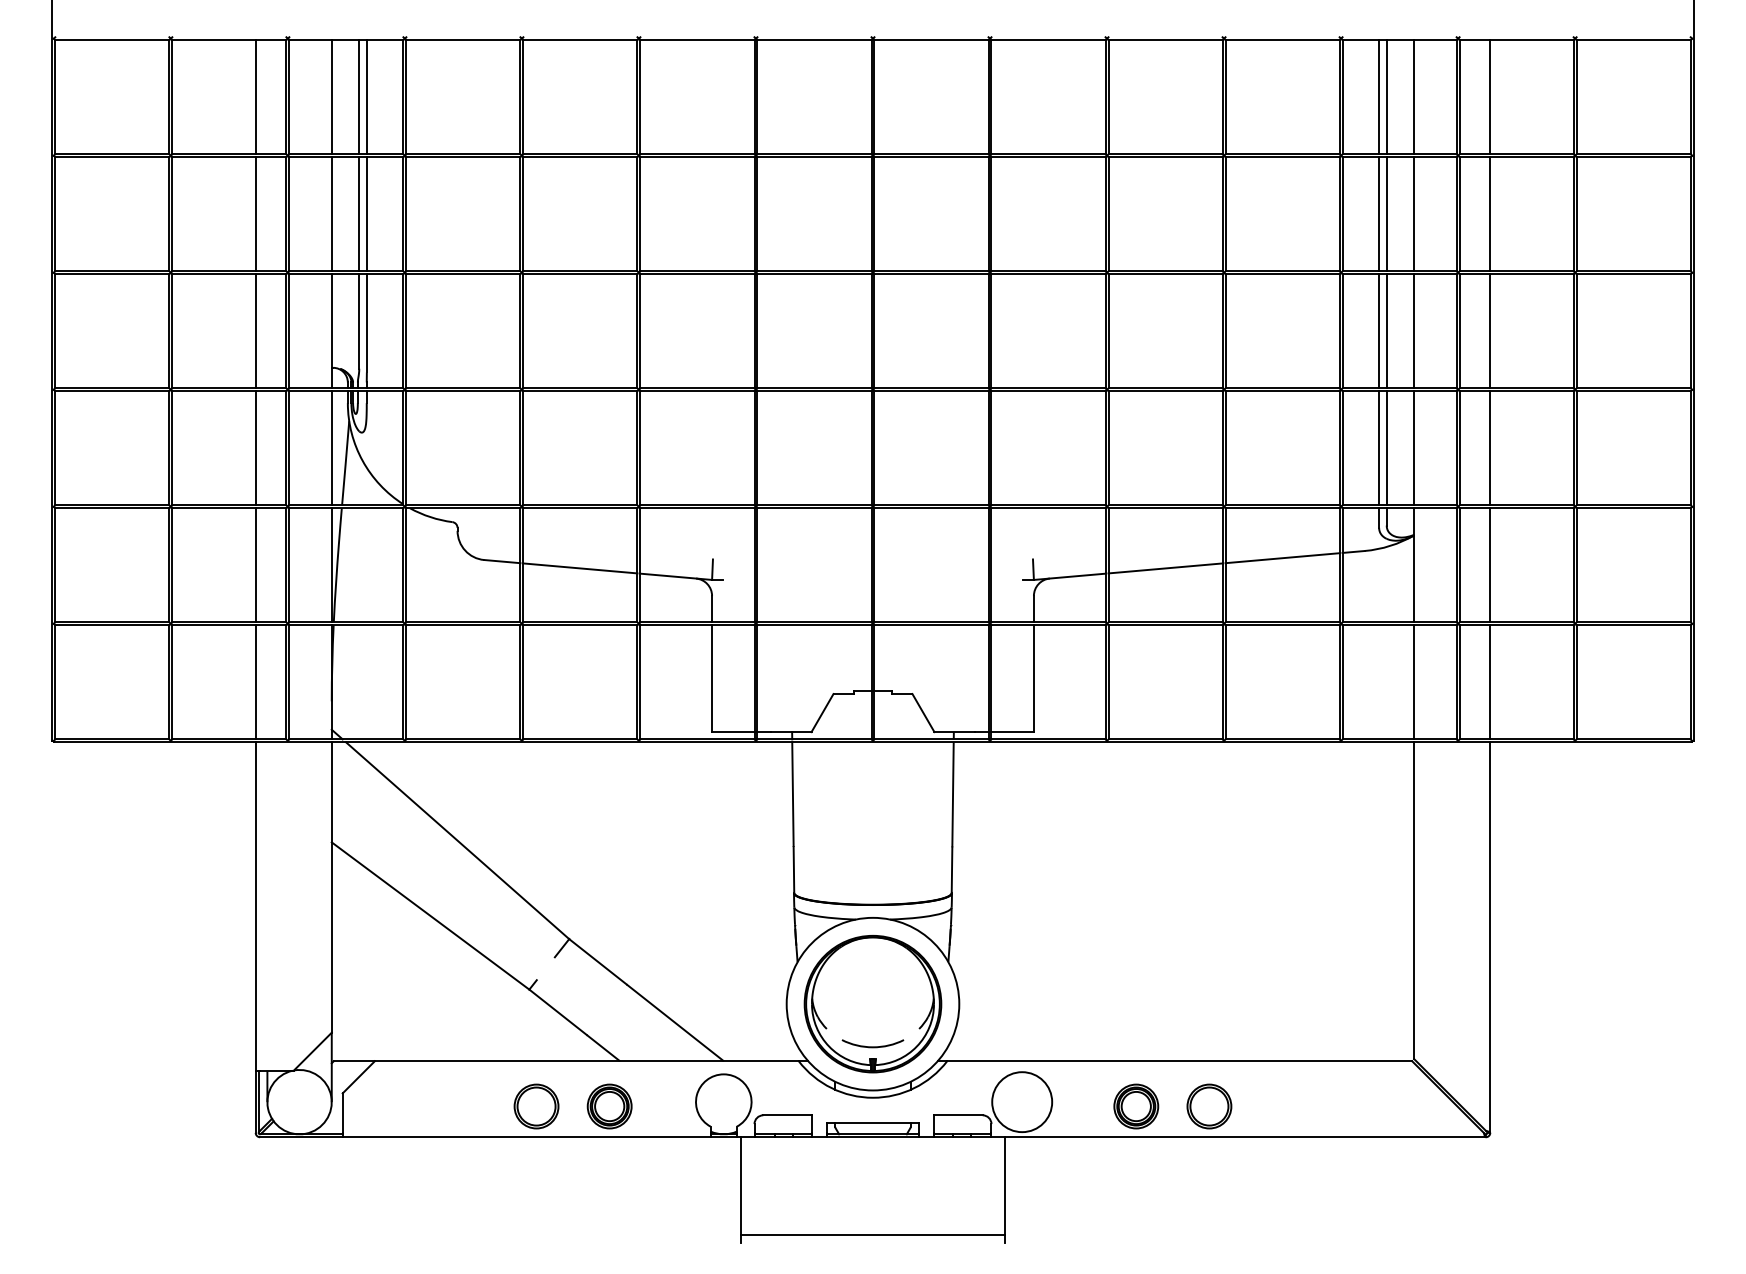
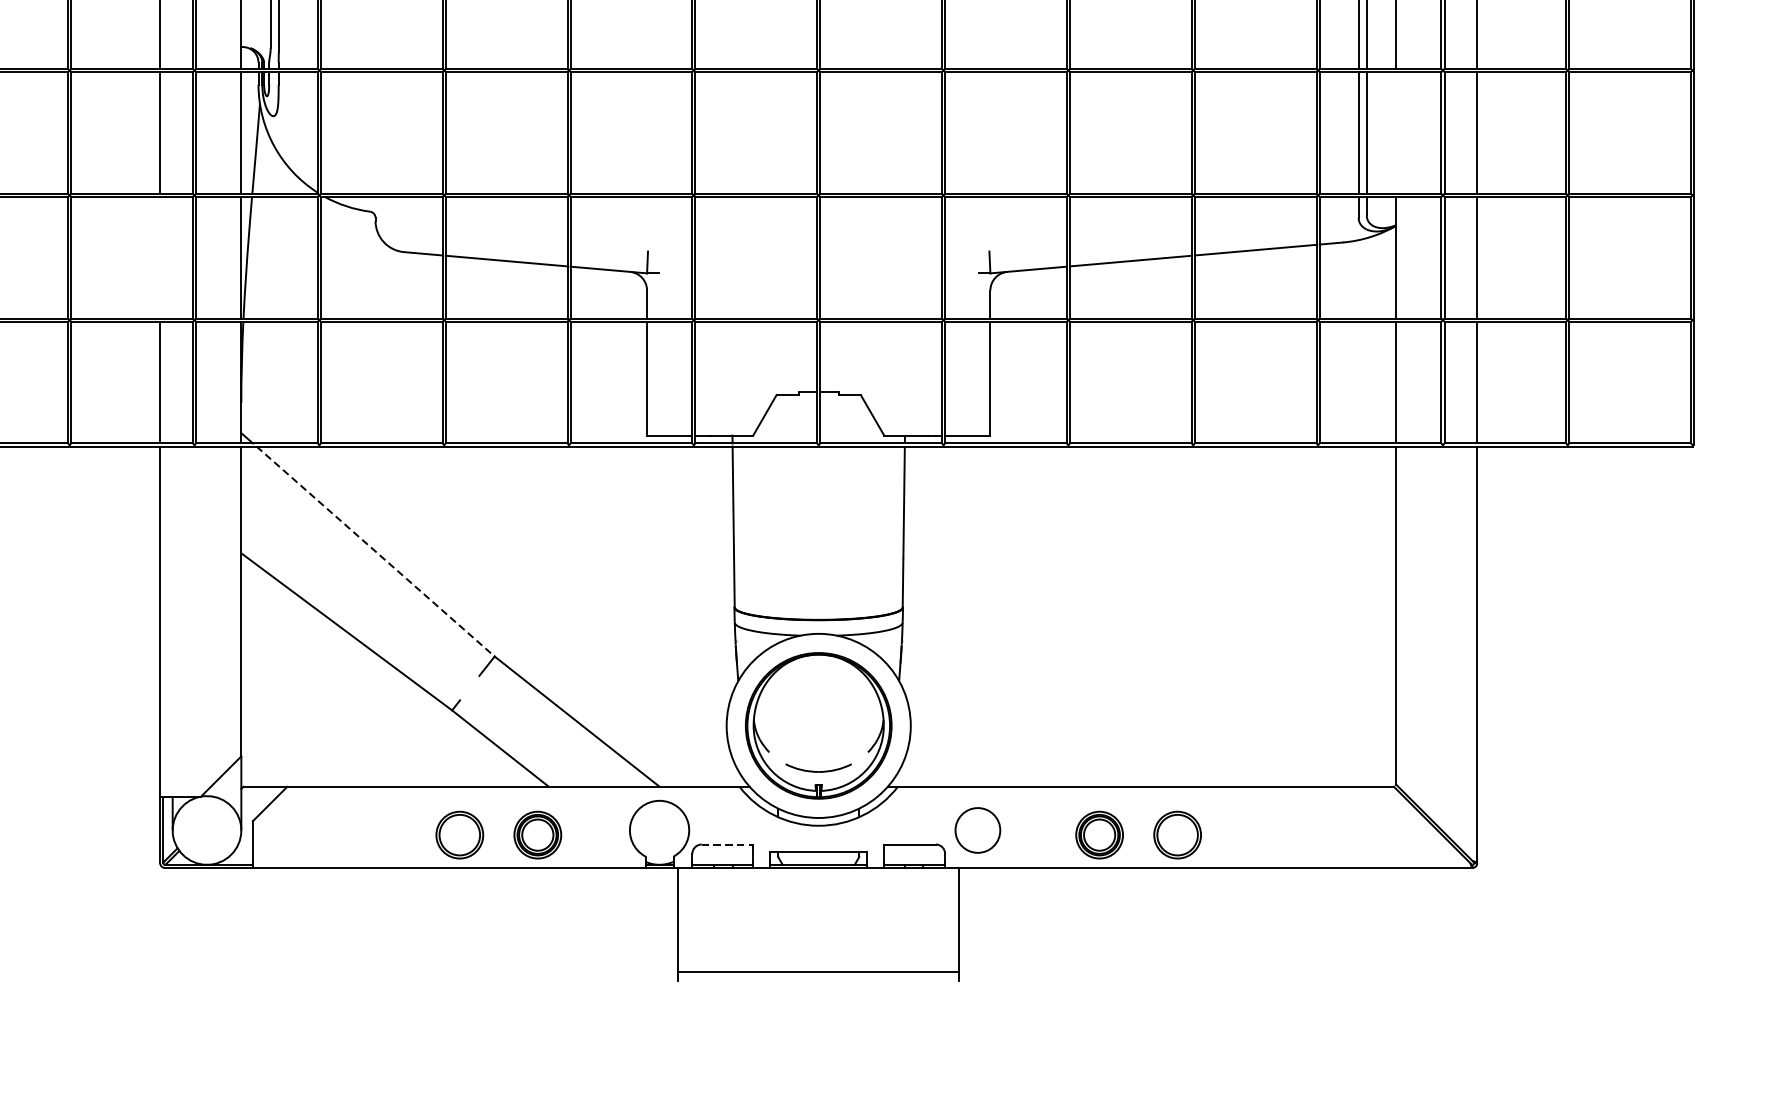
line: (1414, 448) -> (1396, 133), removed
line: (255, 565) -> (159, 257), removed
line: (457, 840) -> (375, 551), solid -> dashed
circle: (1022, 1102) -> (978, 830), size x0.7
line: (787, 1115) -> (727, 844), solid -> dashed

